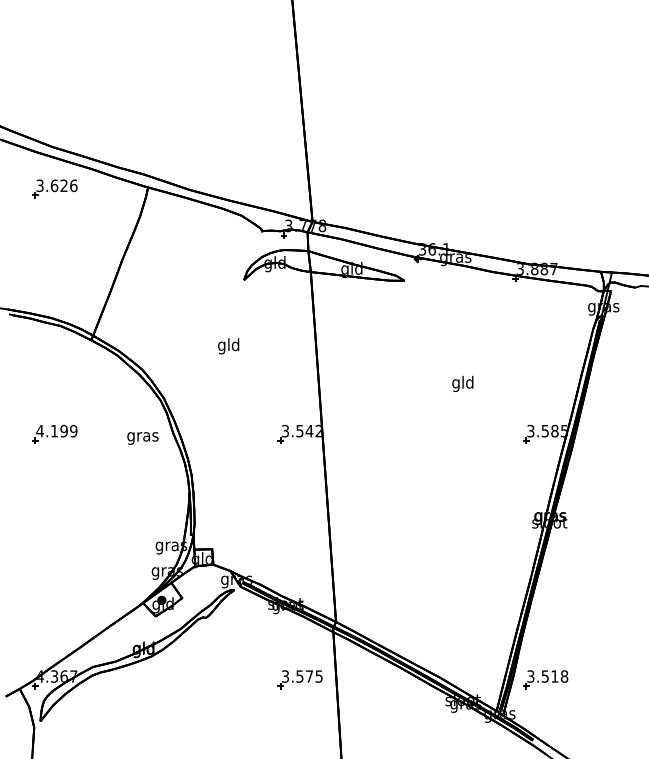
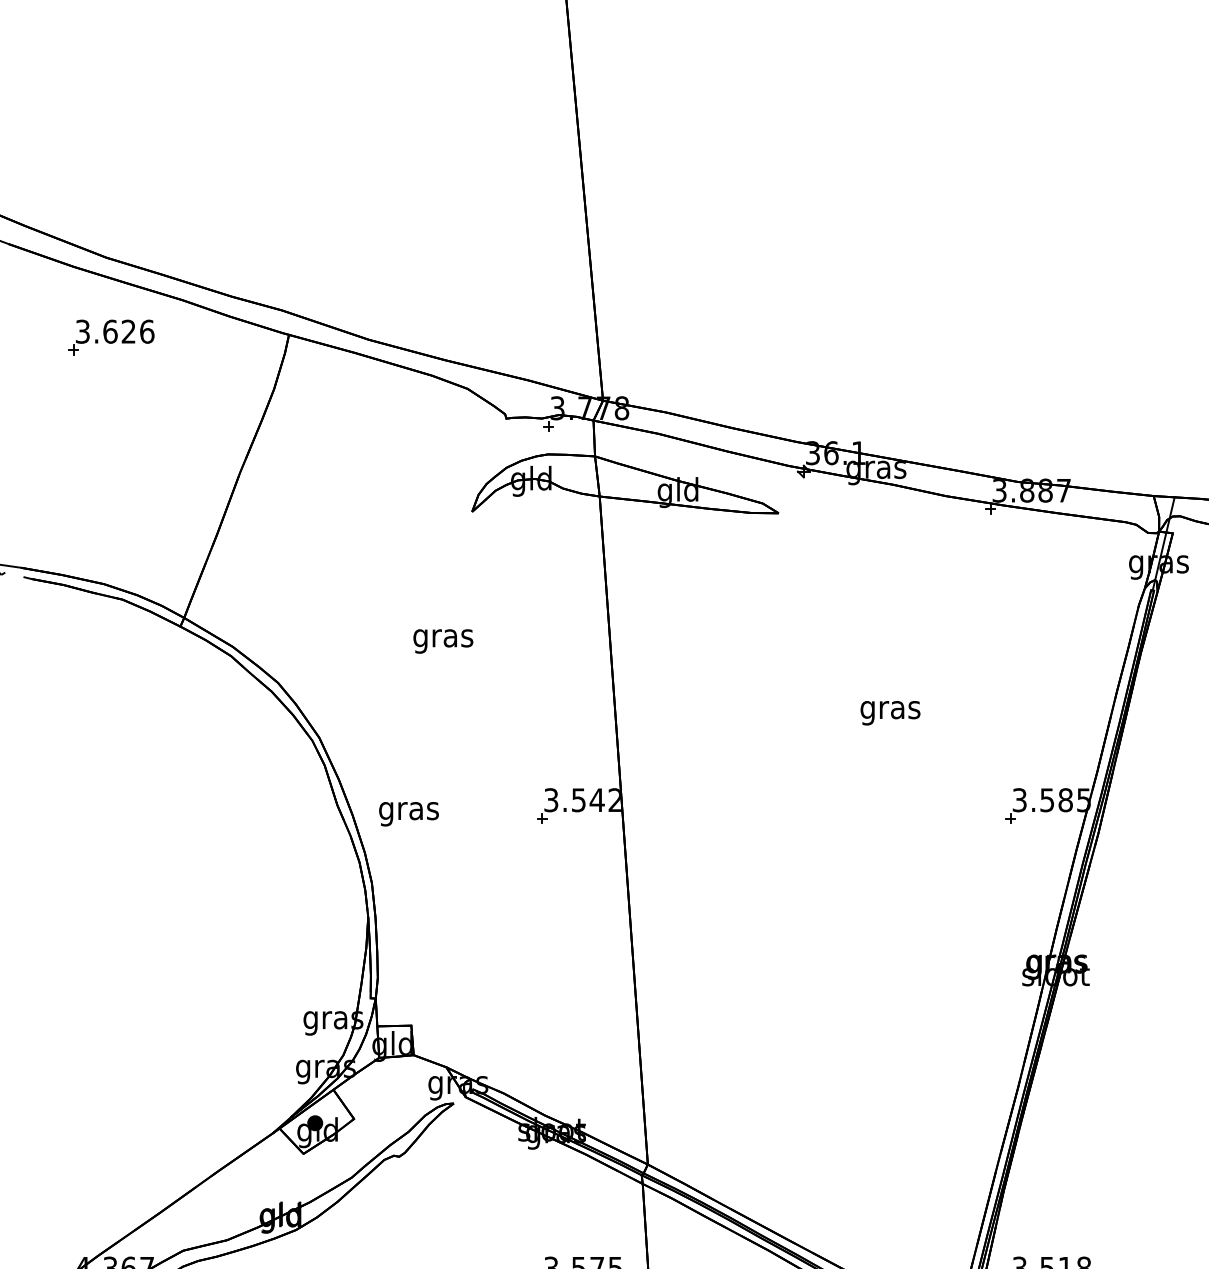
text: (228, 346) -> (442, 638), gld -> gras
text: (462, 383) -> (889, 709), gld -> gras
part: (54, 433) -> (110, 804), removed
text: (142, 438) -> (408, 814), moved

